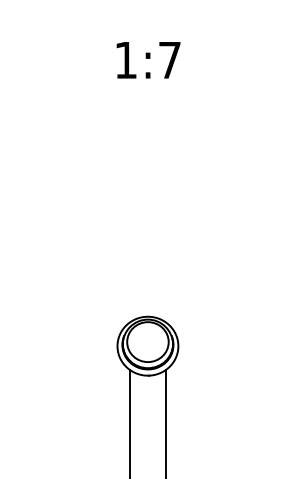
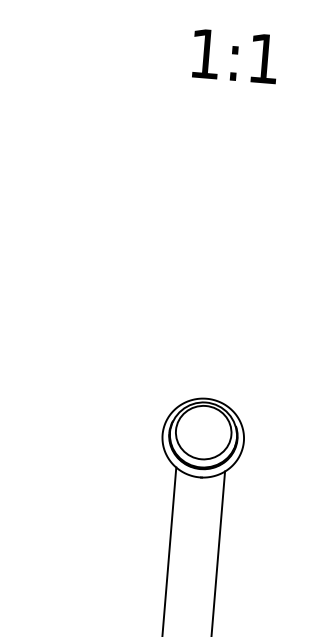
text: (169, 60) -> (263, 58), 1:7 -> 1:1

